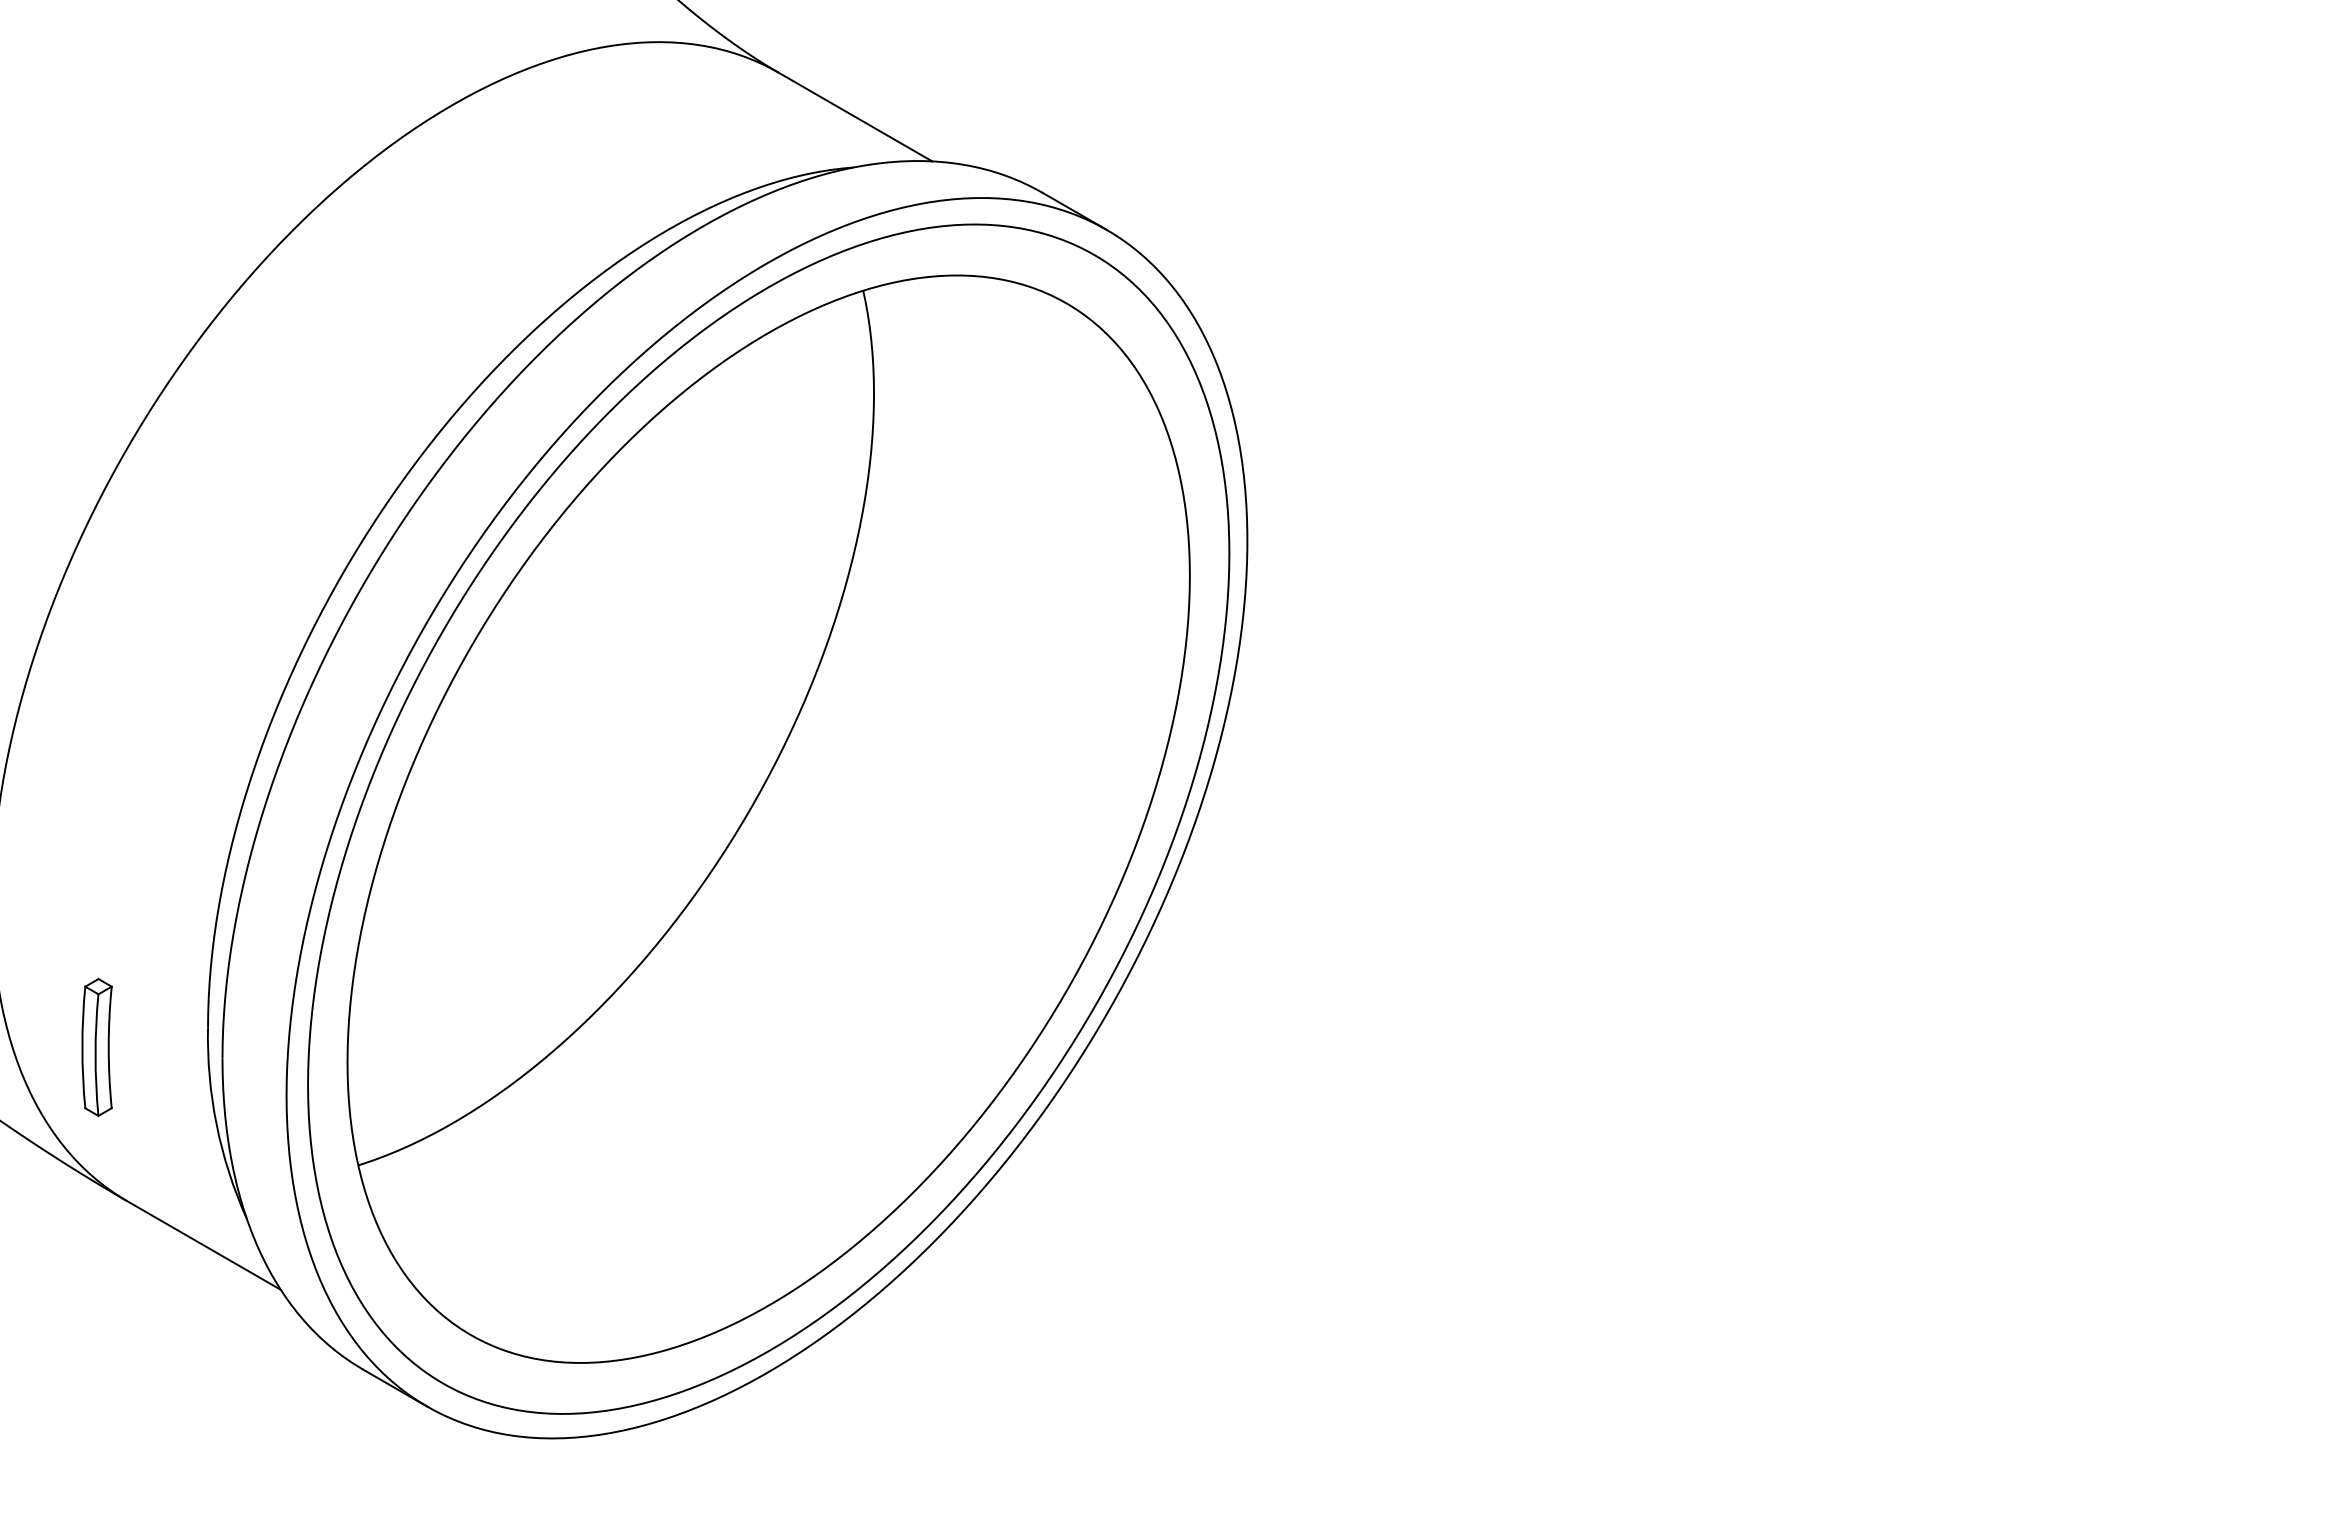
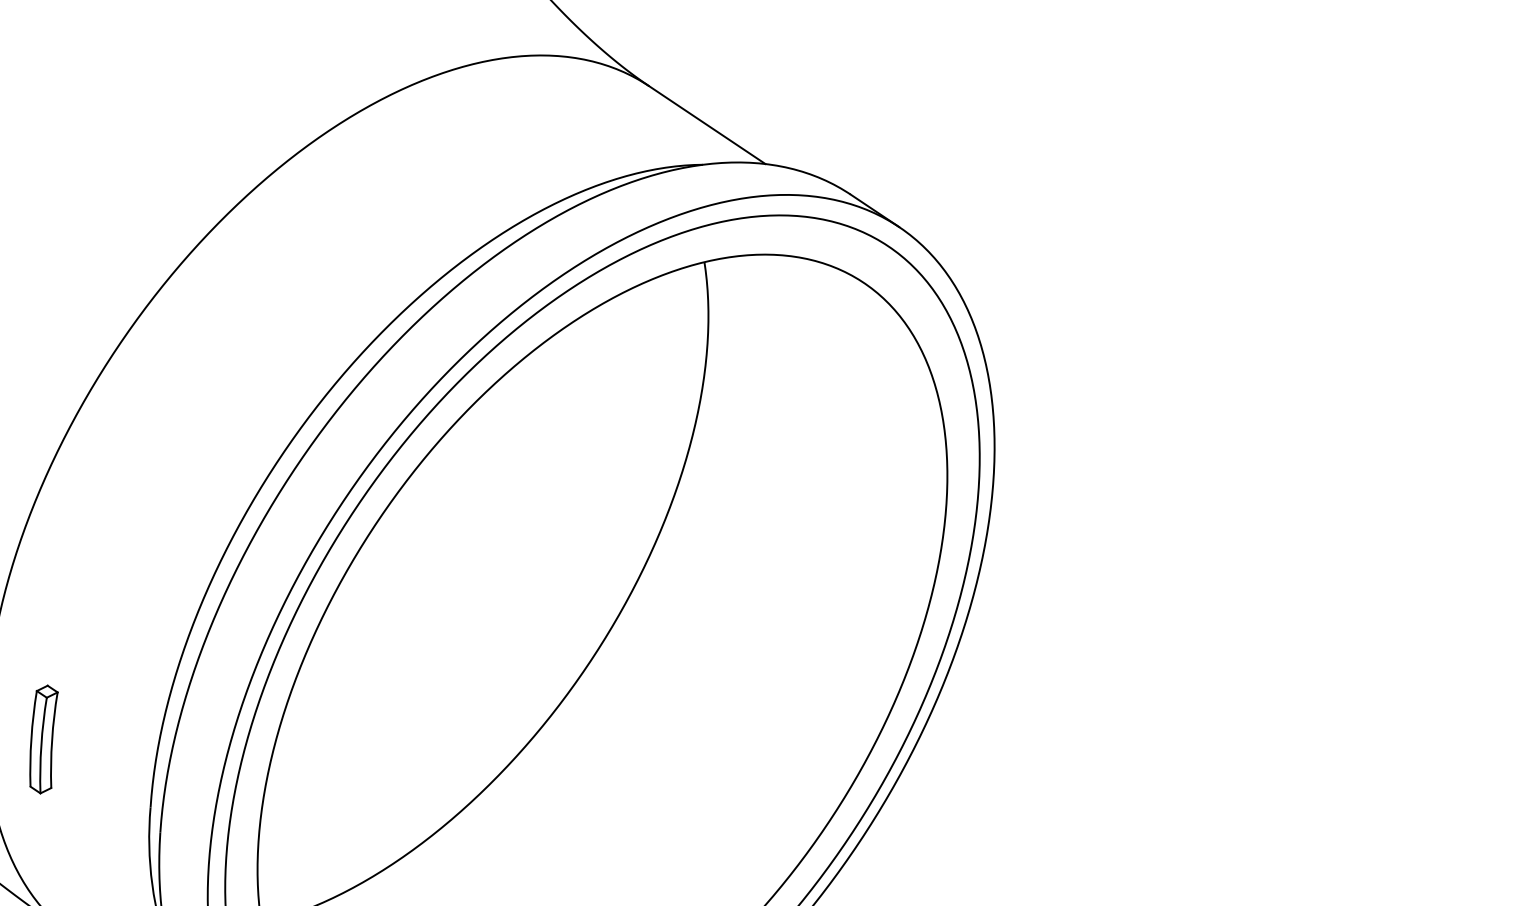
part: (96, 1046) -> (42, 738), moved

